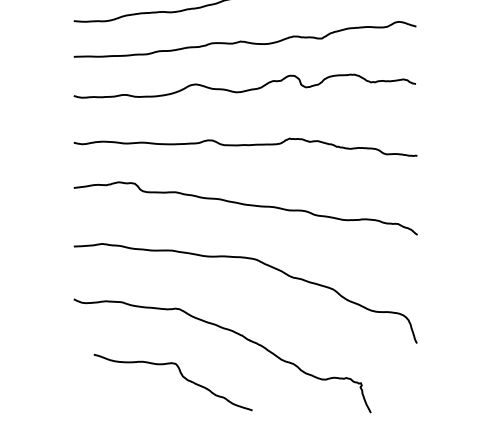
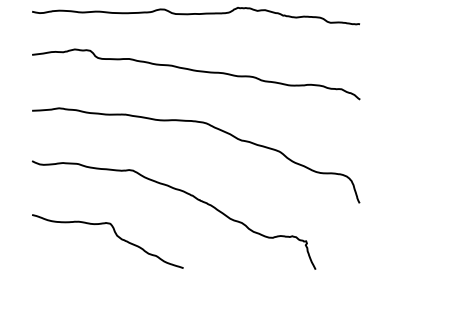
curve: (181, 376) -> (115, 235), moved

